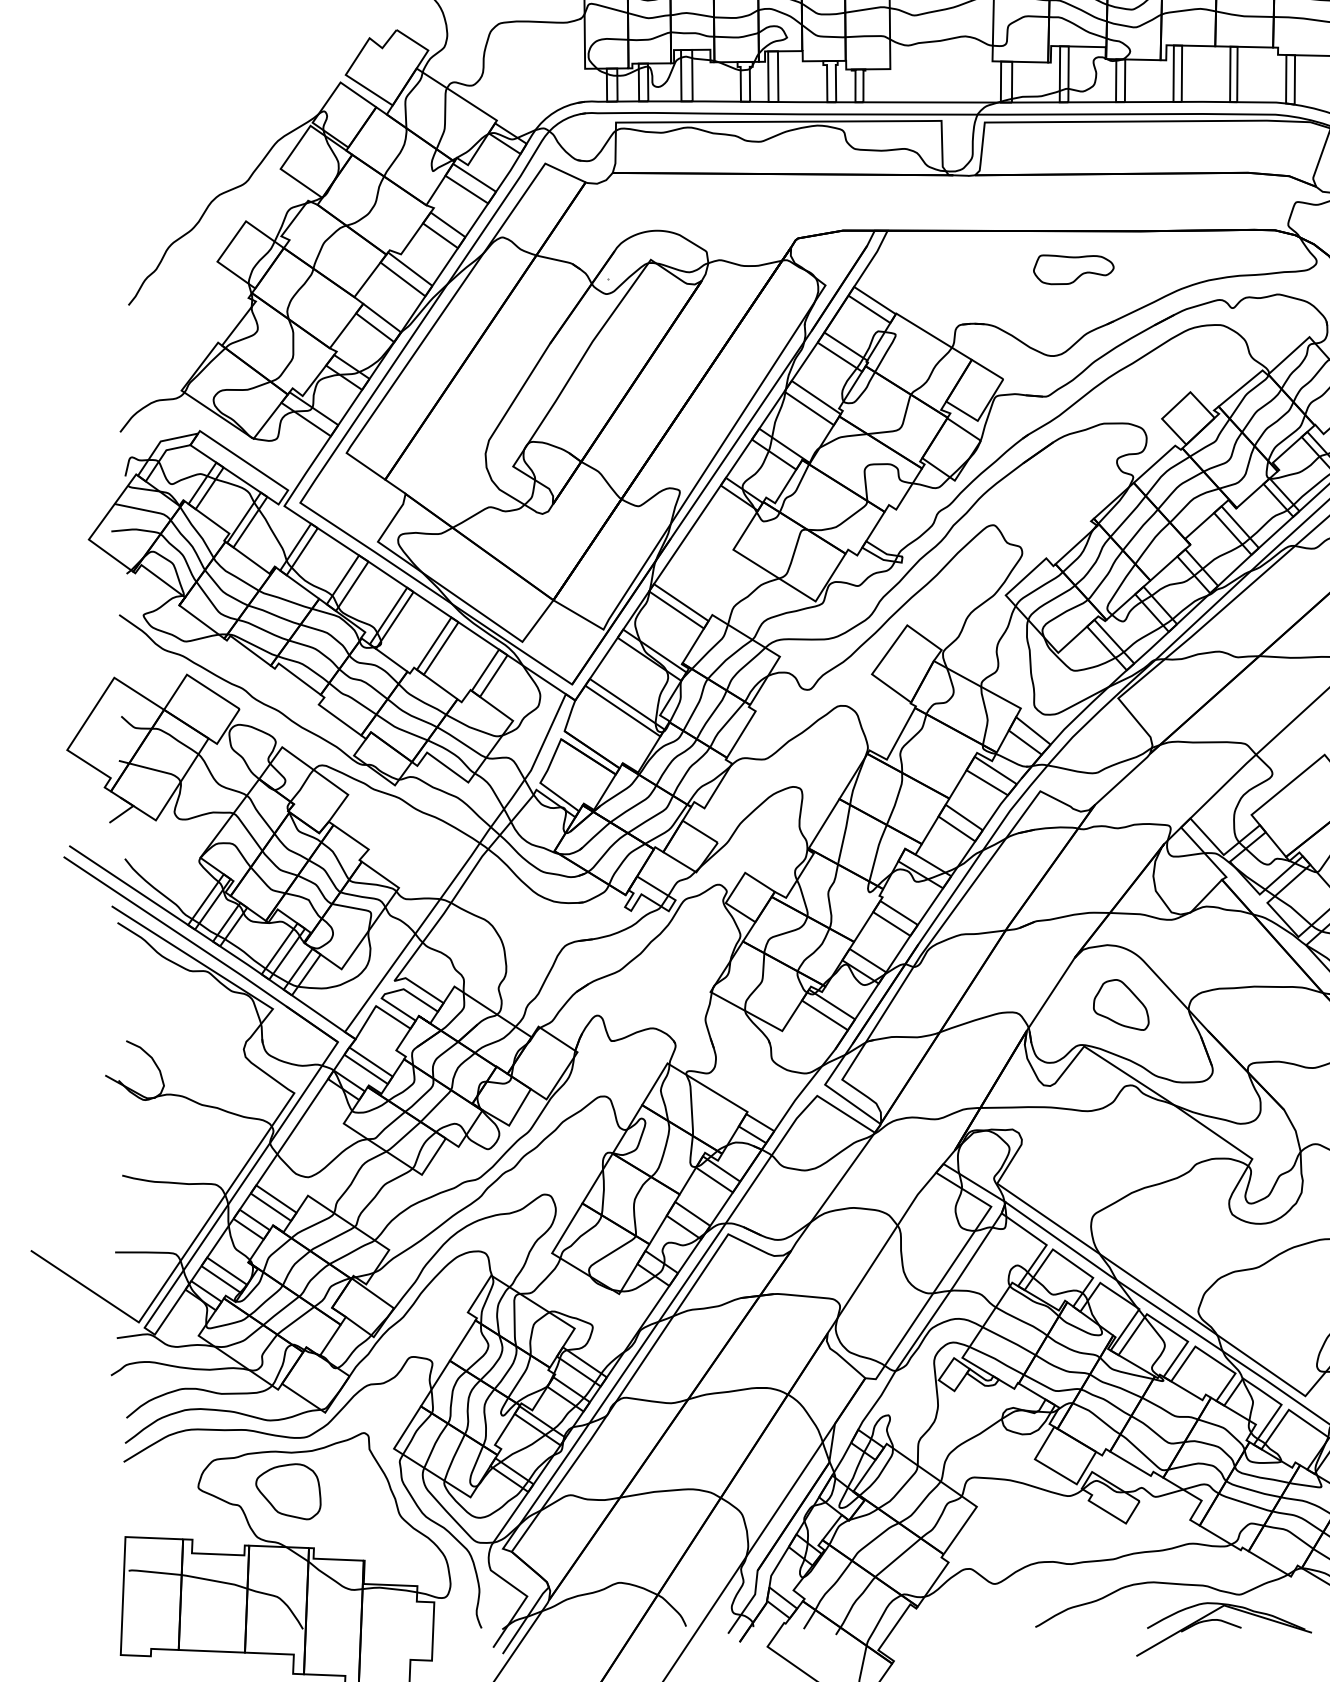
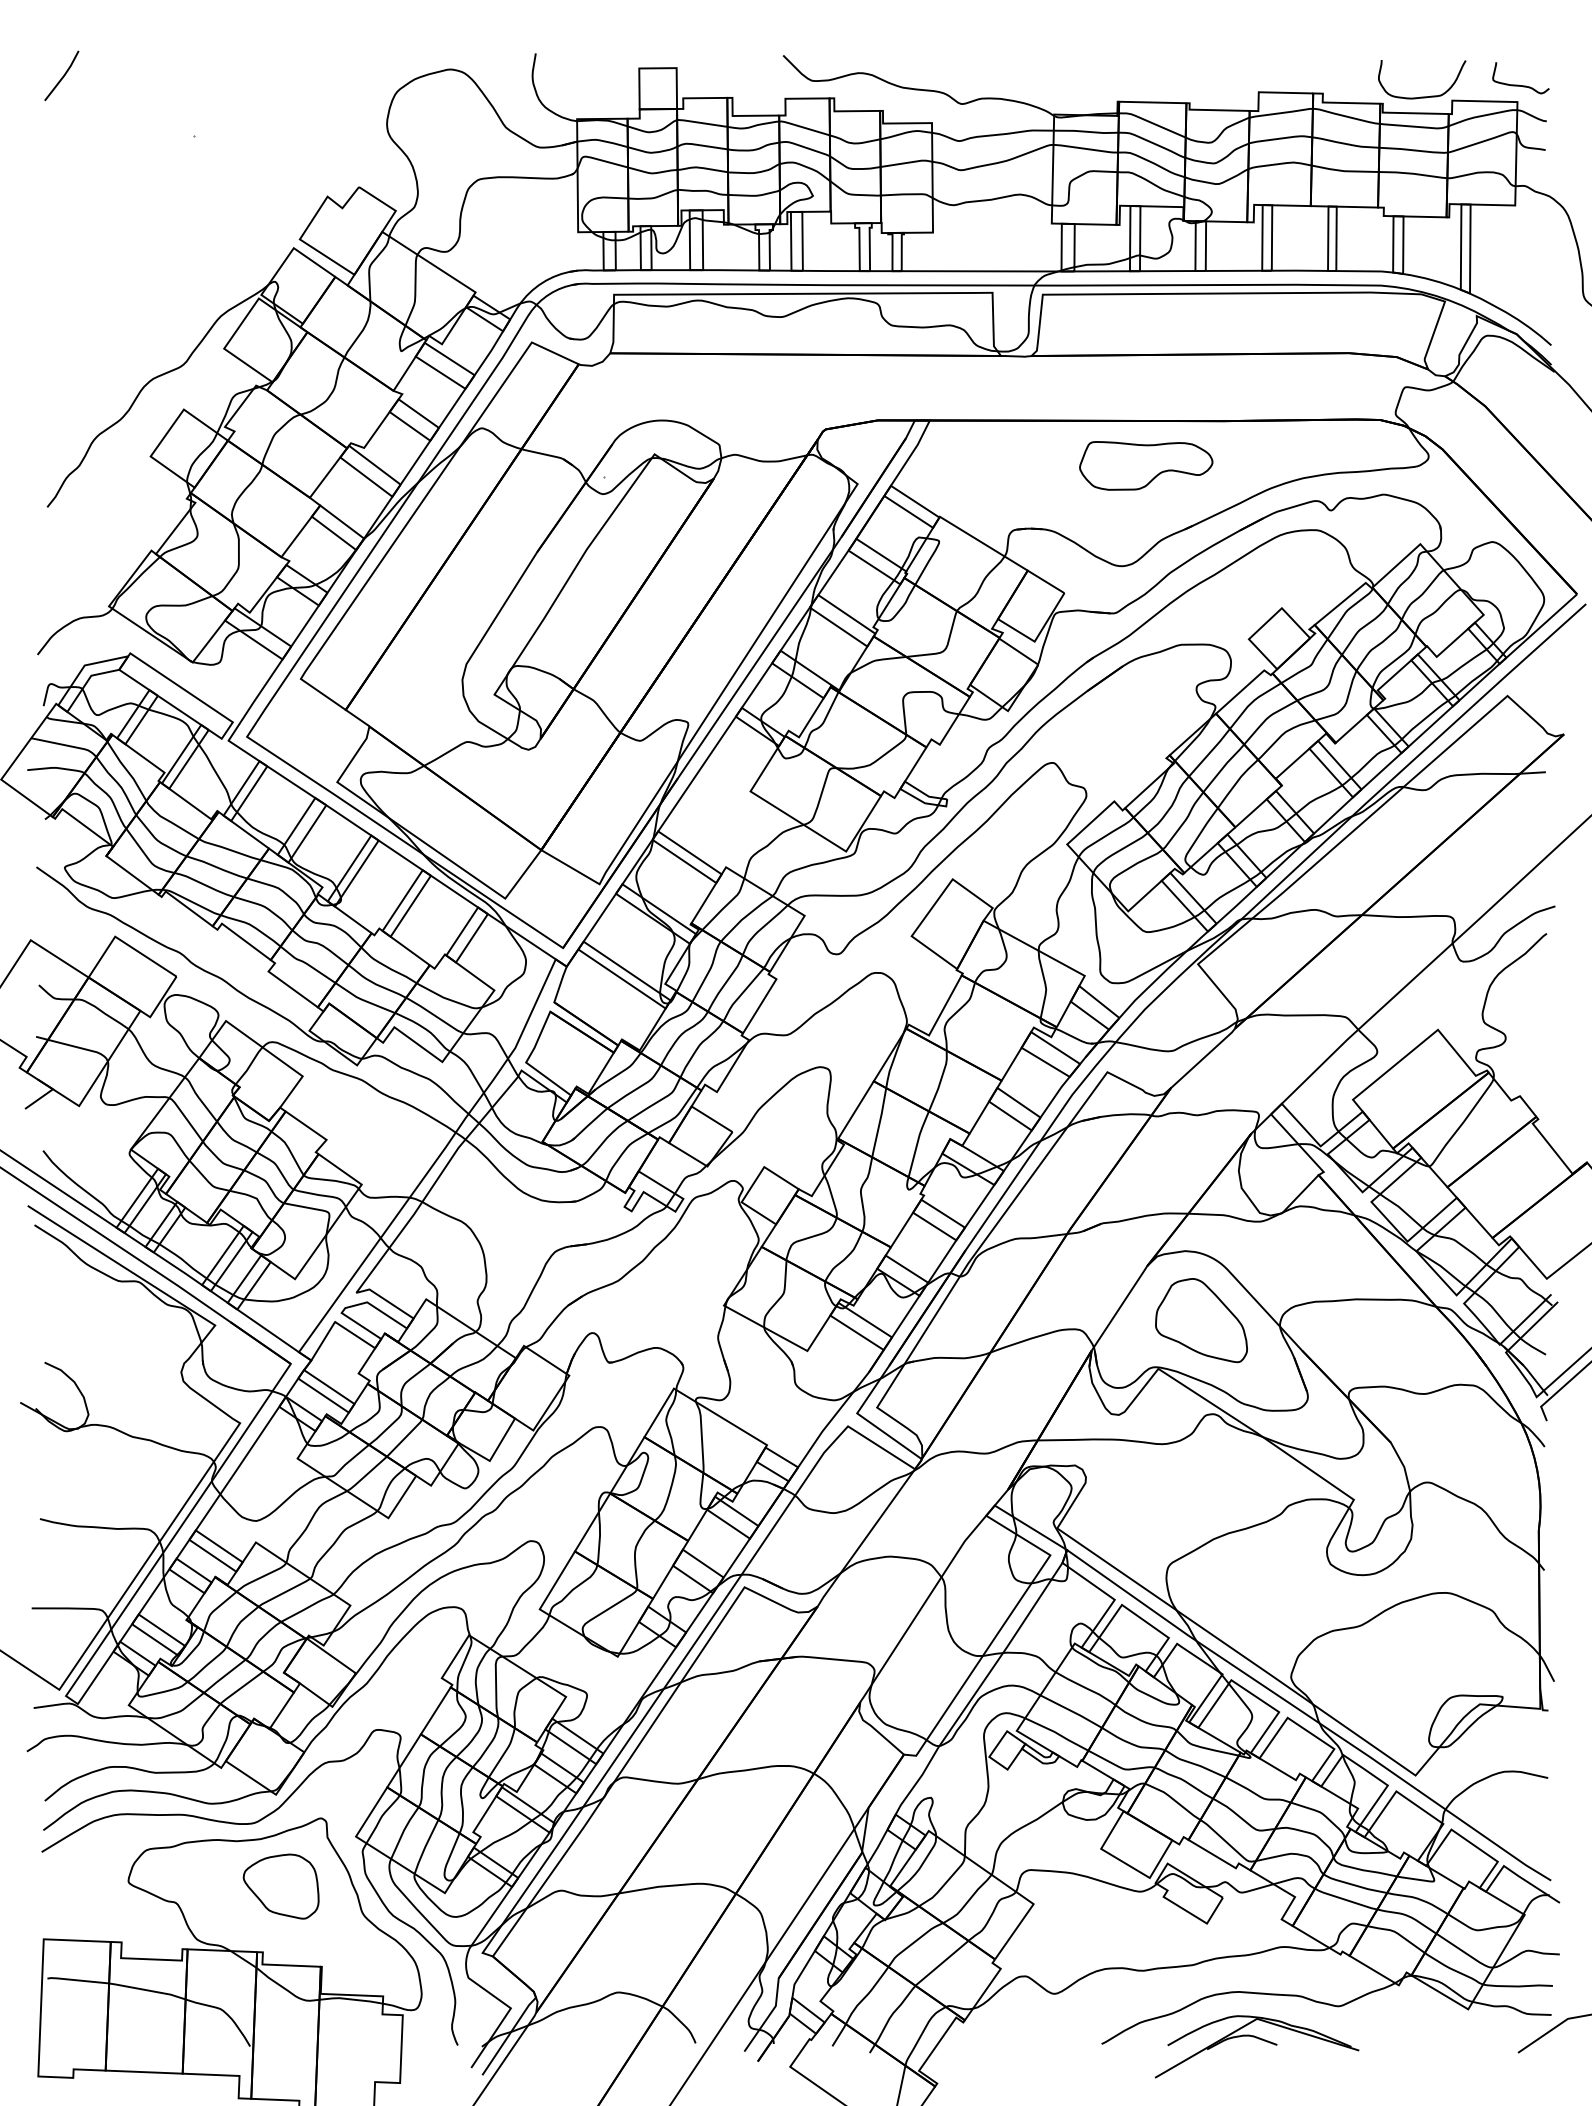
part: (1073, 269) -> (1146, 465), size x1.43
part: (1121, 1004) -> (1201, 1320), size x1.43
part: (287, 1491) -> (280, 1886), moved
part: (1225, 1623) -> (1258, 2039), moved

